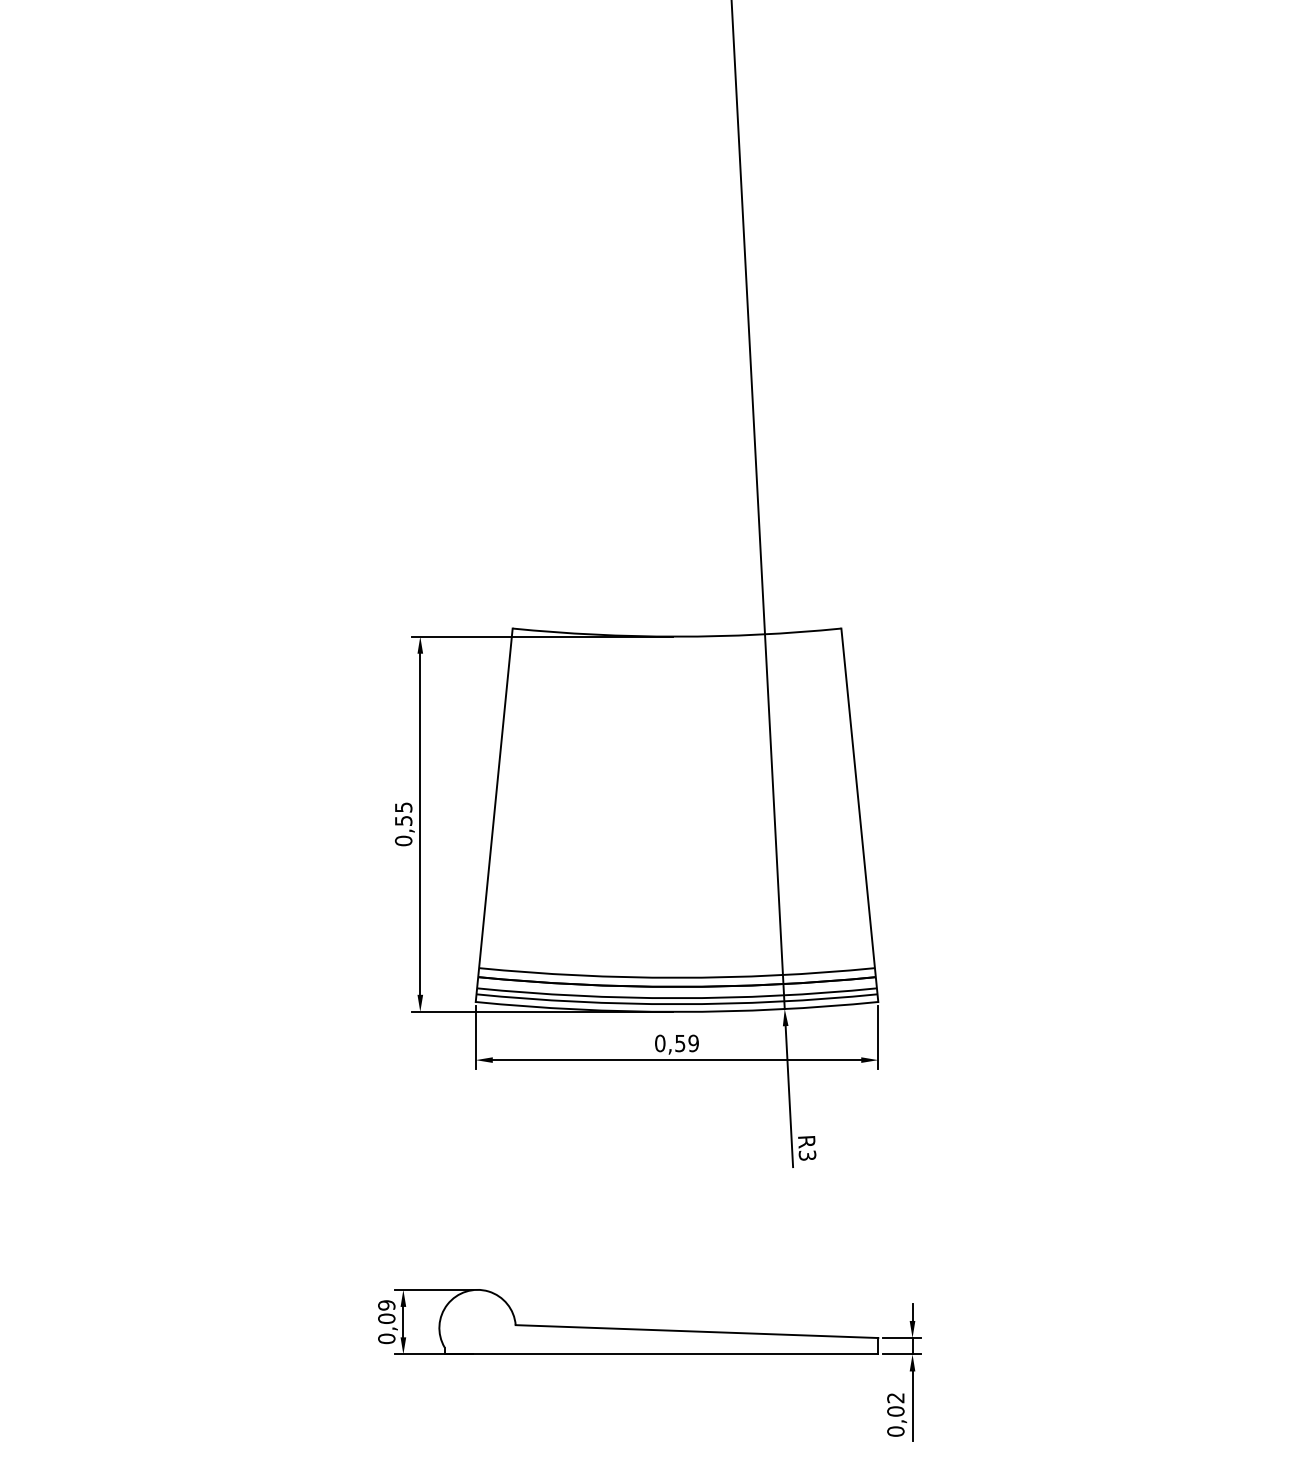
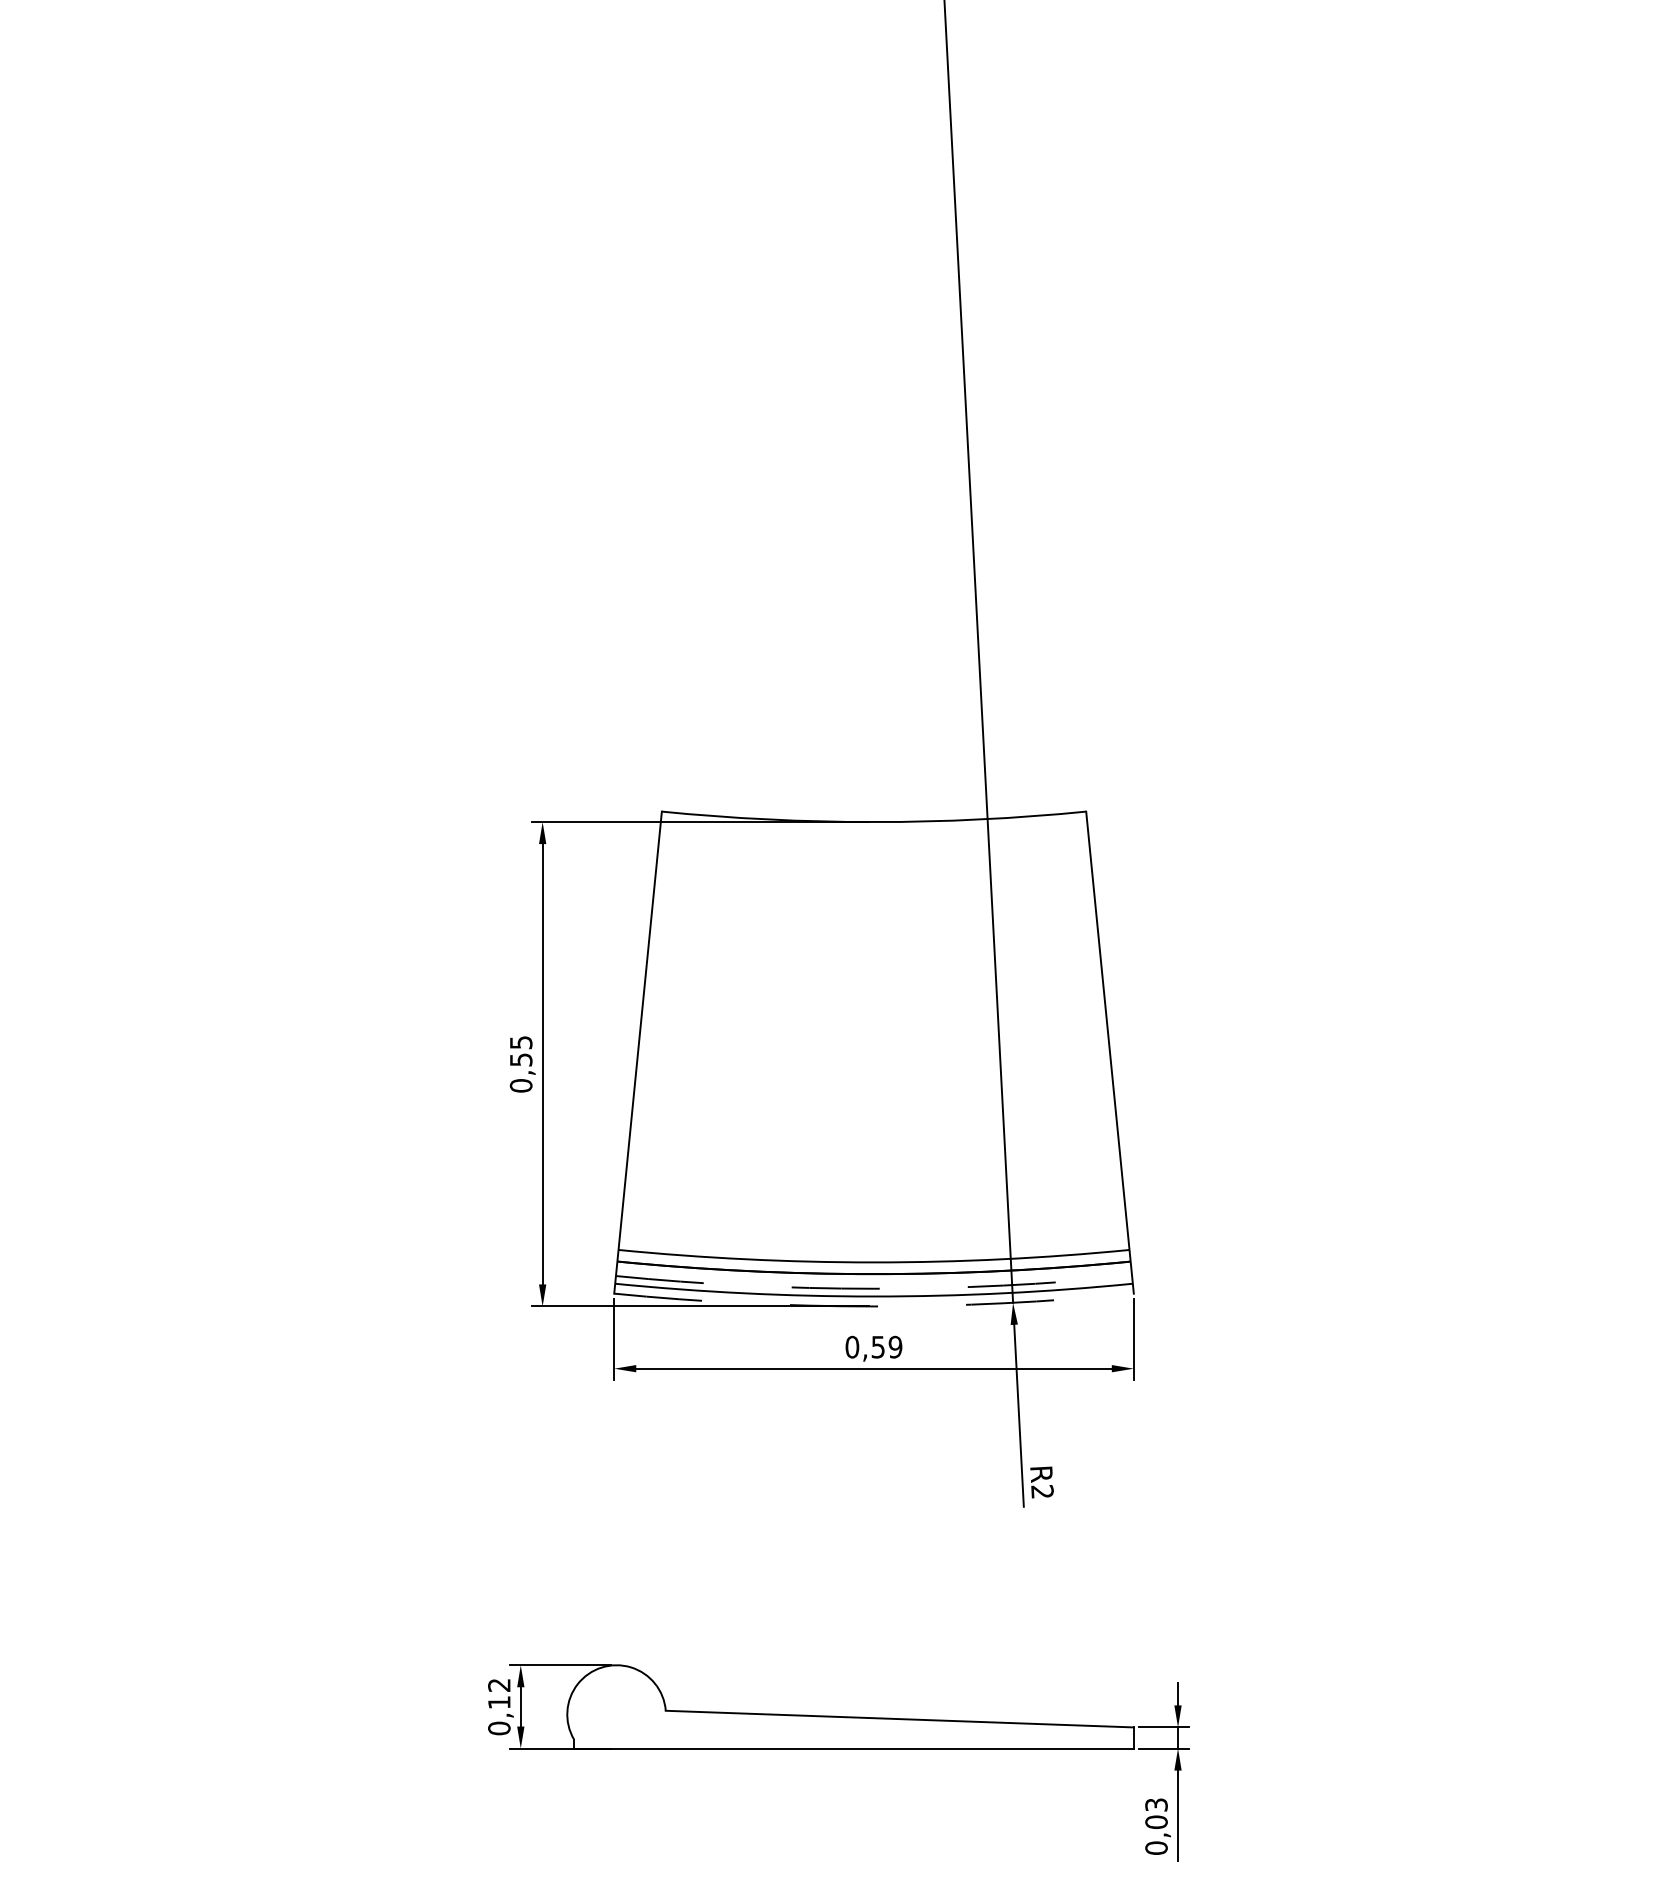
arc: (677, 997) -> (874, 1288), solid -> dashed
arc: (677, 1011) -> (874, 1306), solid -> dashed
text: (807, 1155) -> (1042, 1491), R3 -> R2
text: (386, 1311) -> (499, 1693), 0,09 -> 0,12
text: (895, 1397) -> (1156, 1804), 0,02 -> 0,03

